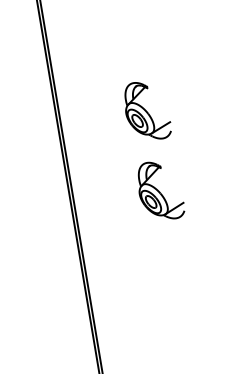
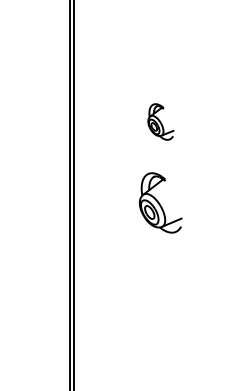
part: (146, 110) -> (160, 121), size x0.6

